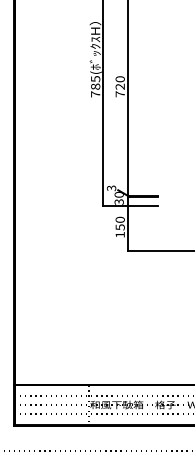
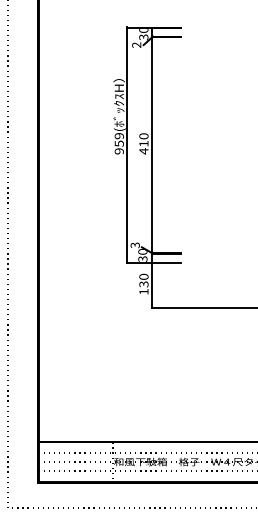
text: (94, 86) -> (118, 143), 785( -> 959(
text: (119, 90) -> (143, 147), 720 -> 410
text: (118, 227) -> (142, 284), 150 -> 130

